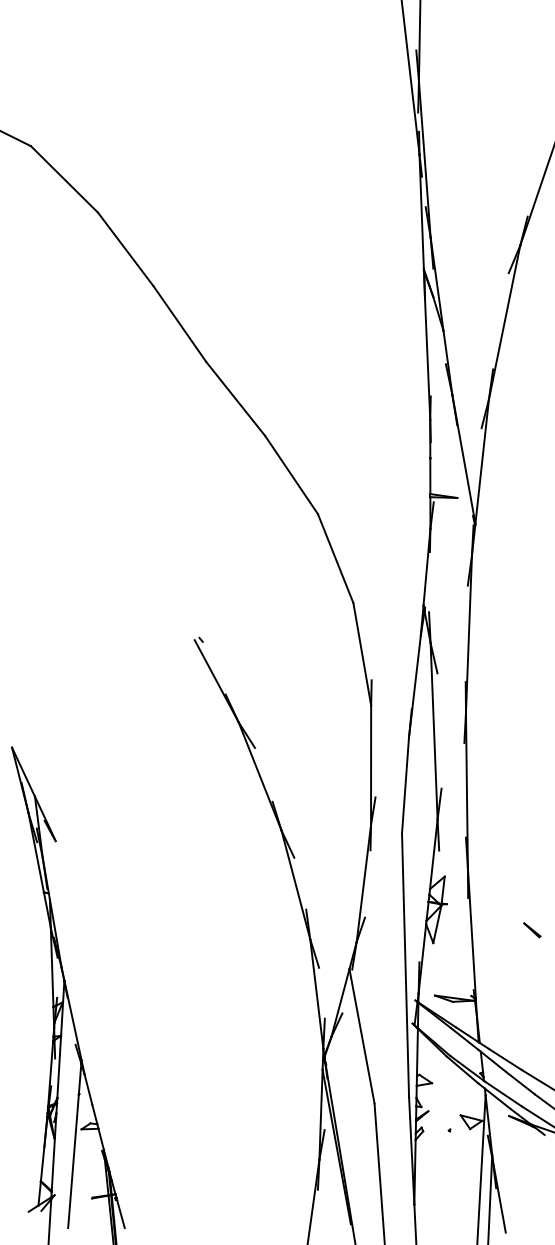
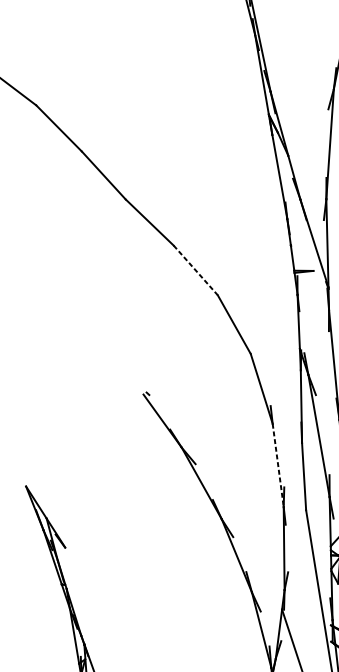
line: (291, 475) -> (195, 270), solid -> dashed
line: (371, 765) -> (278, 465), solid -> dashed

